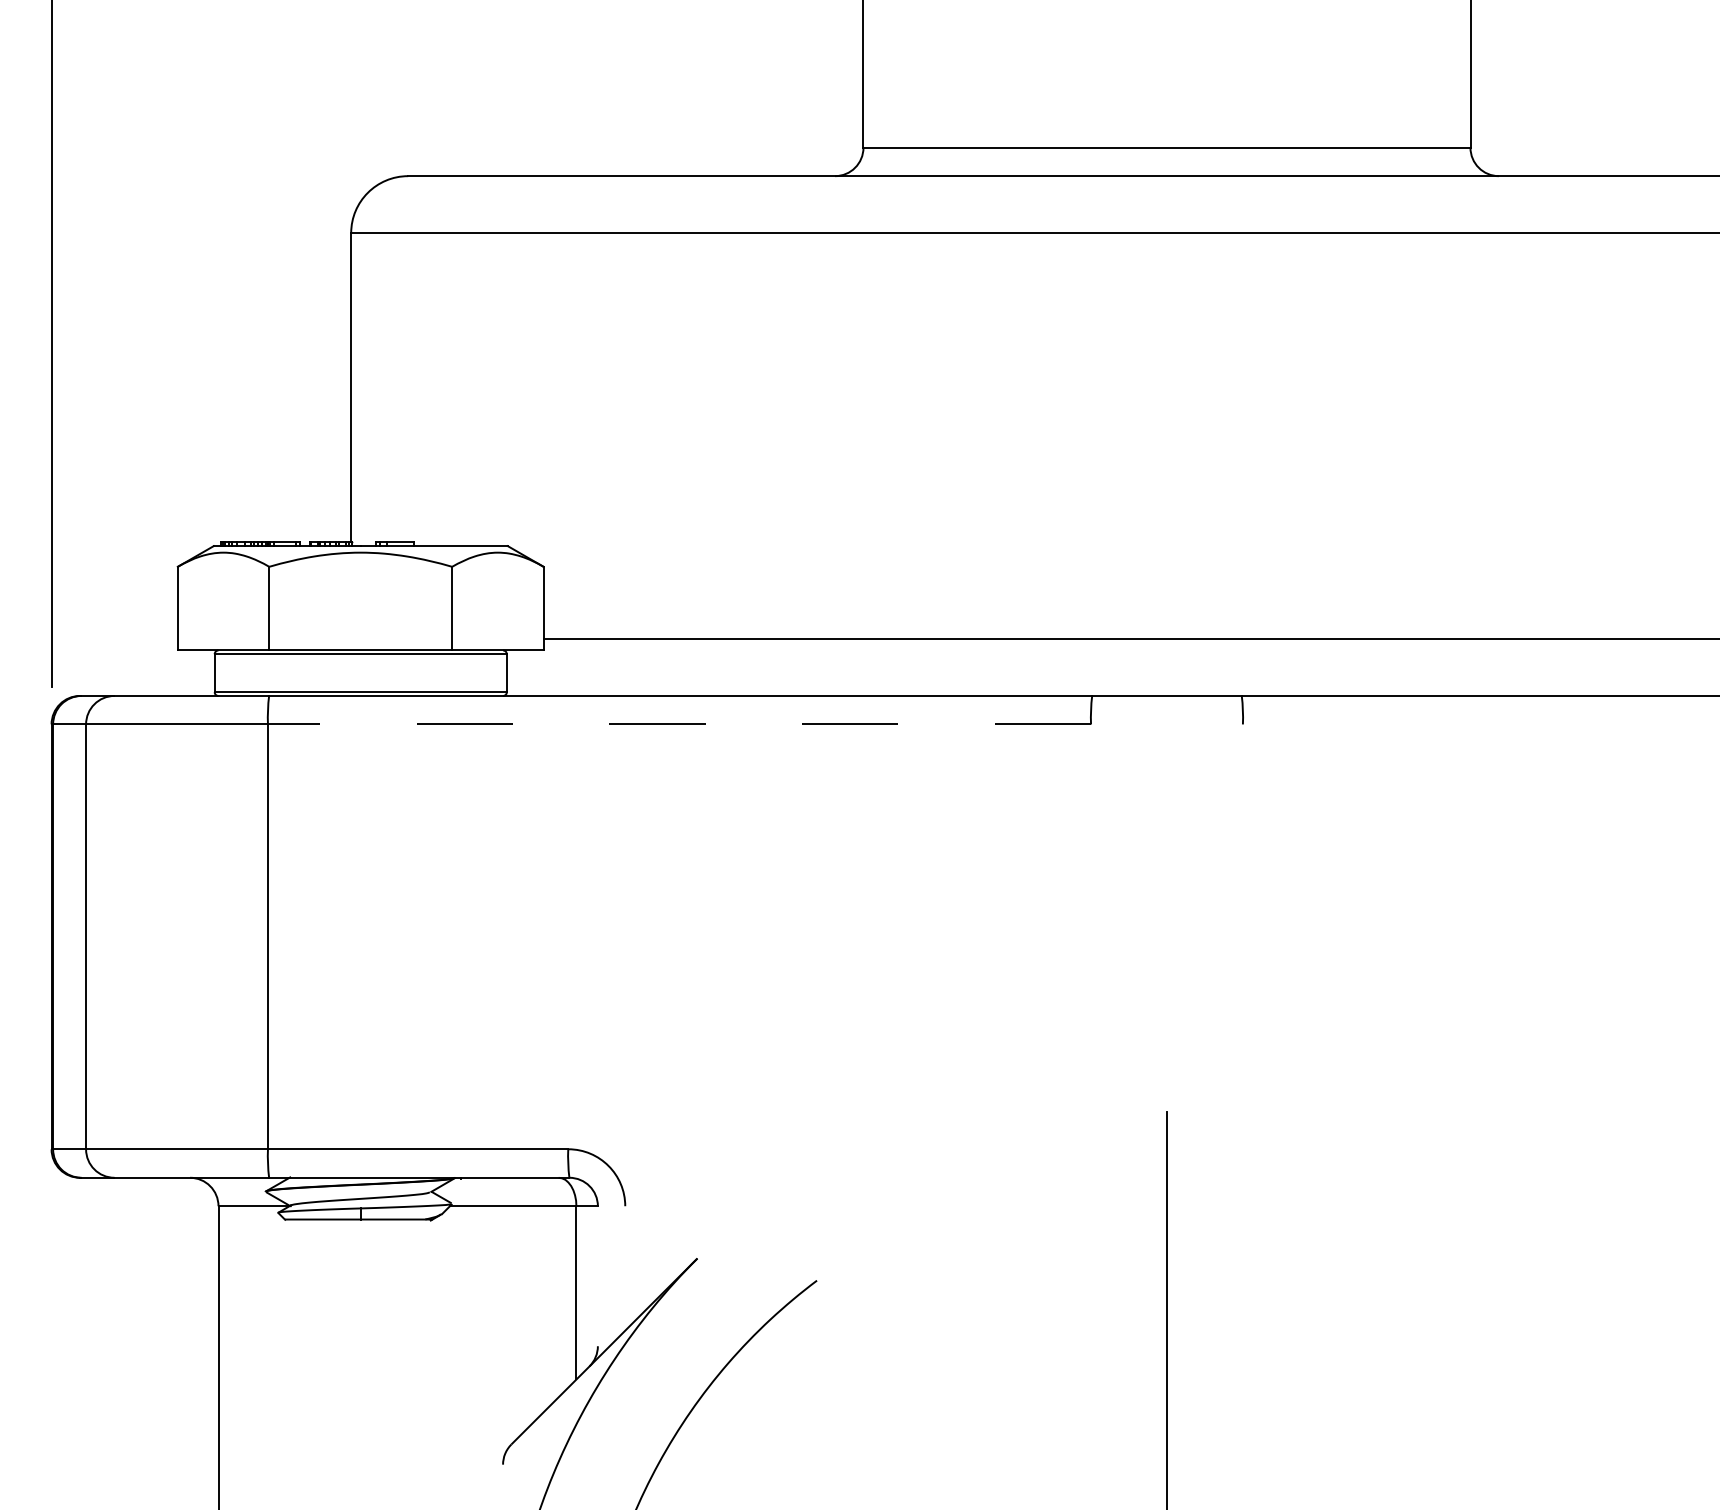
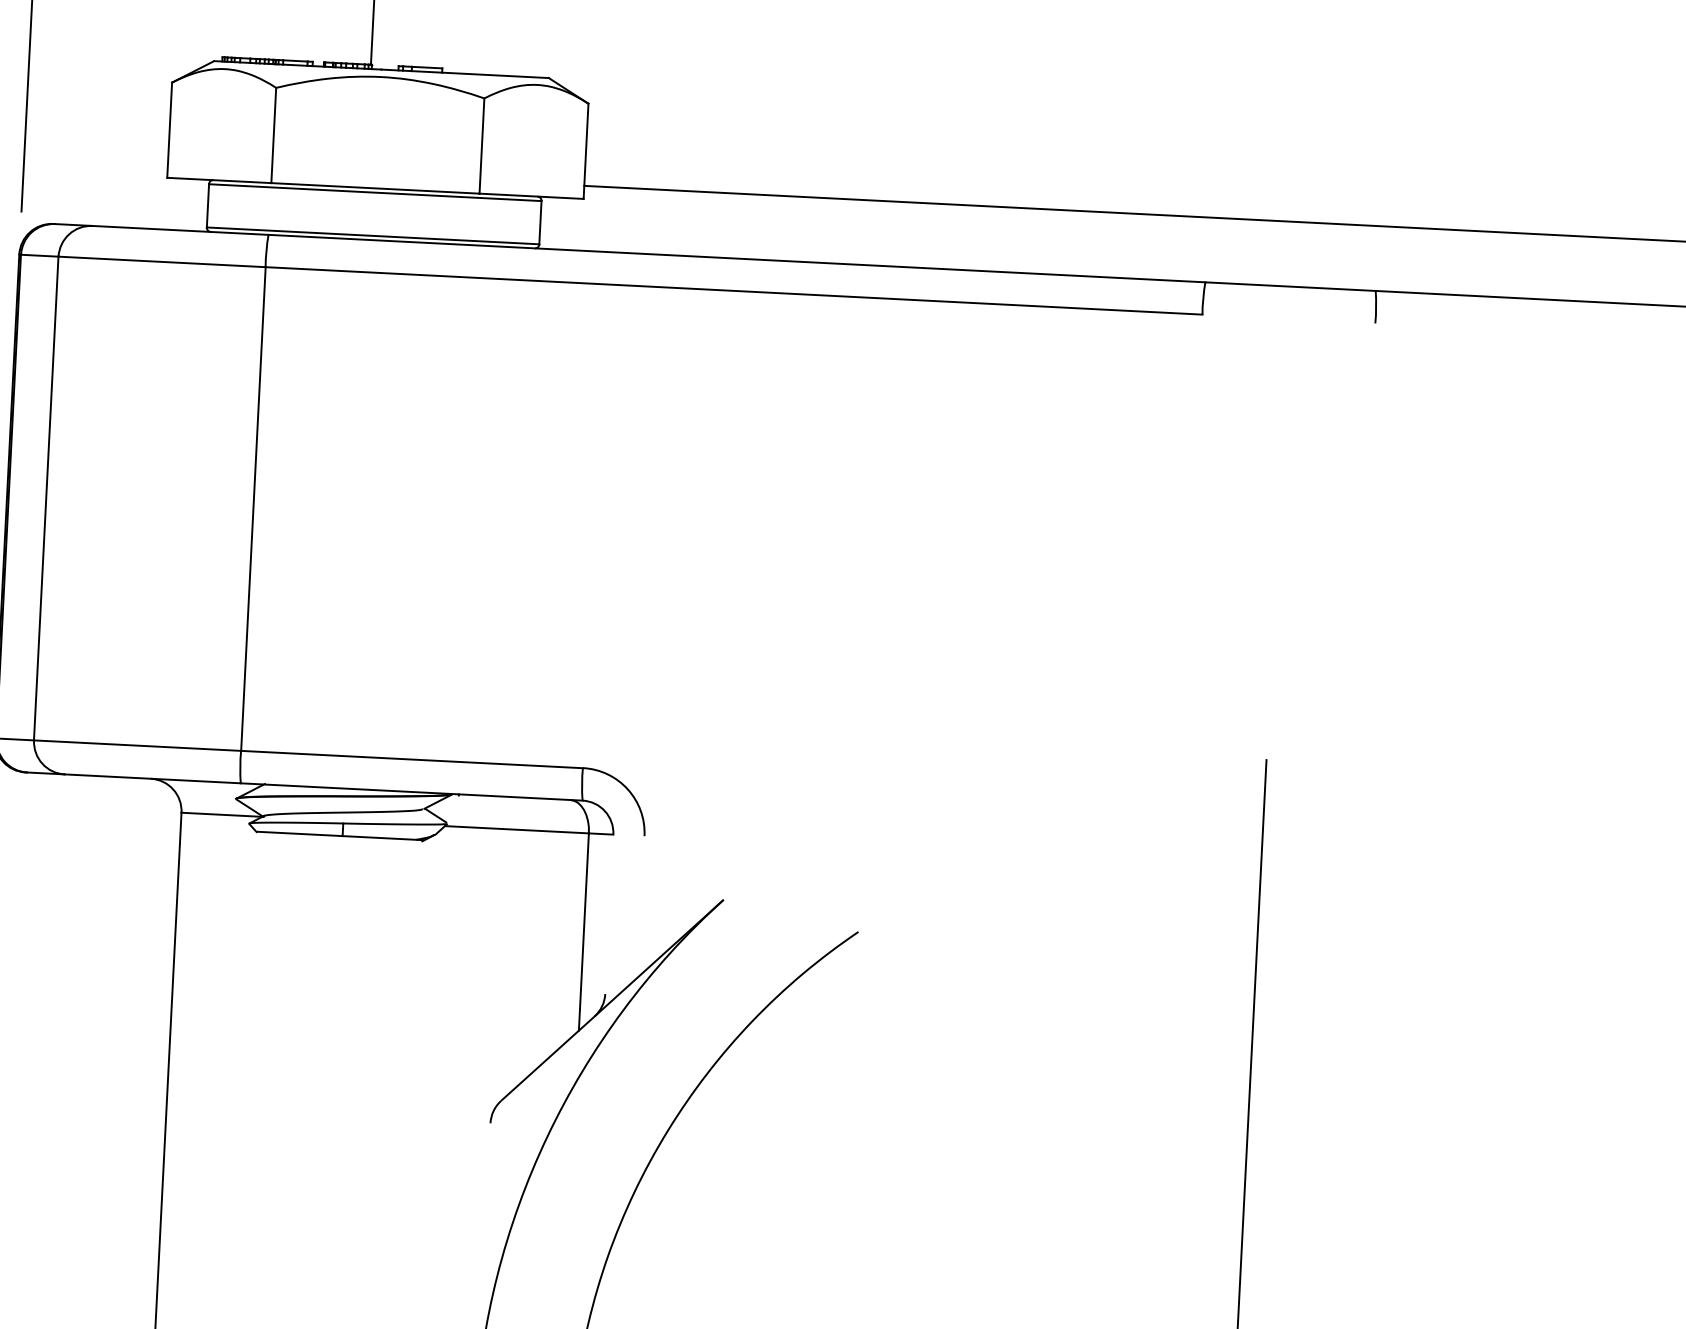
line: (679, 724) -> (734, 291), dashed -> solid

